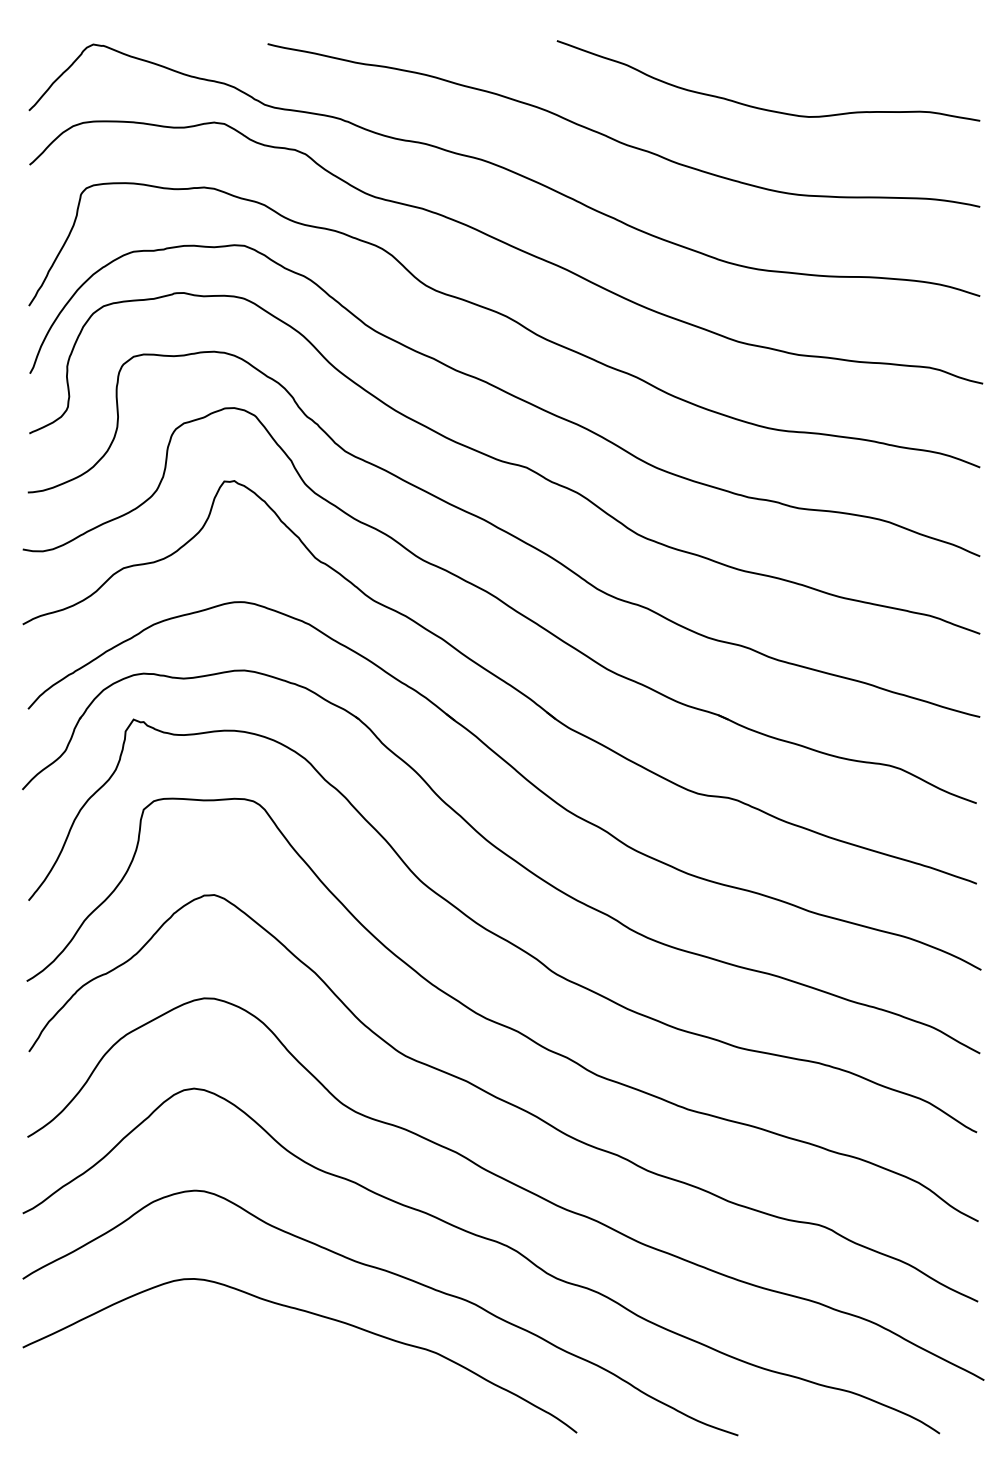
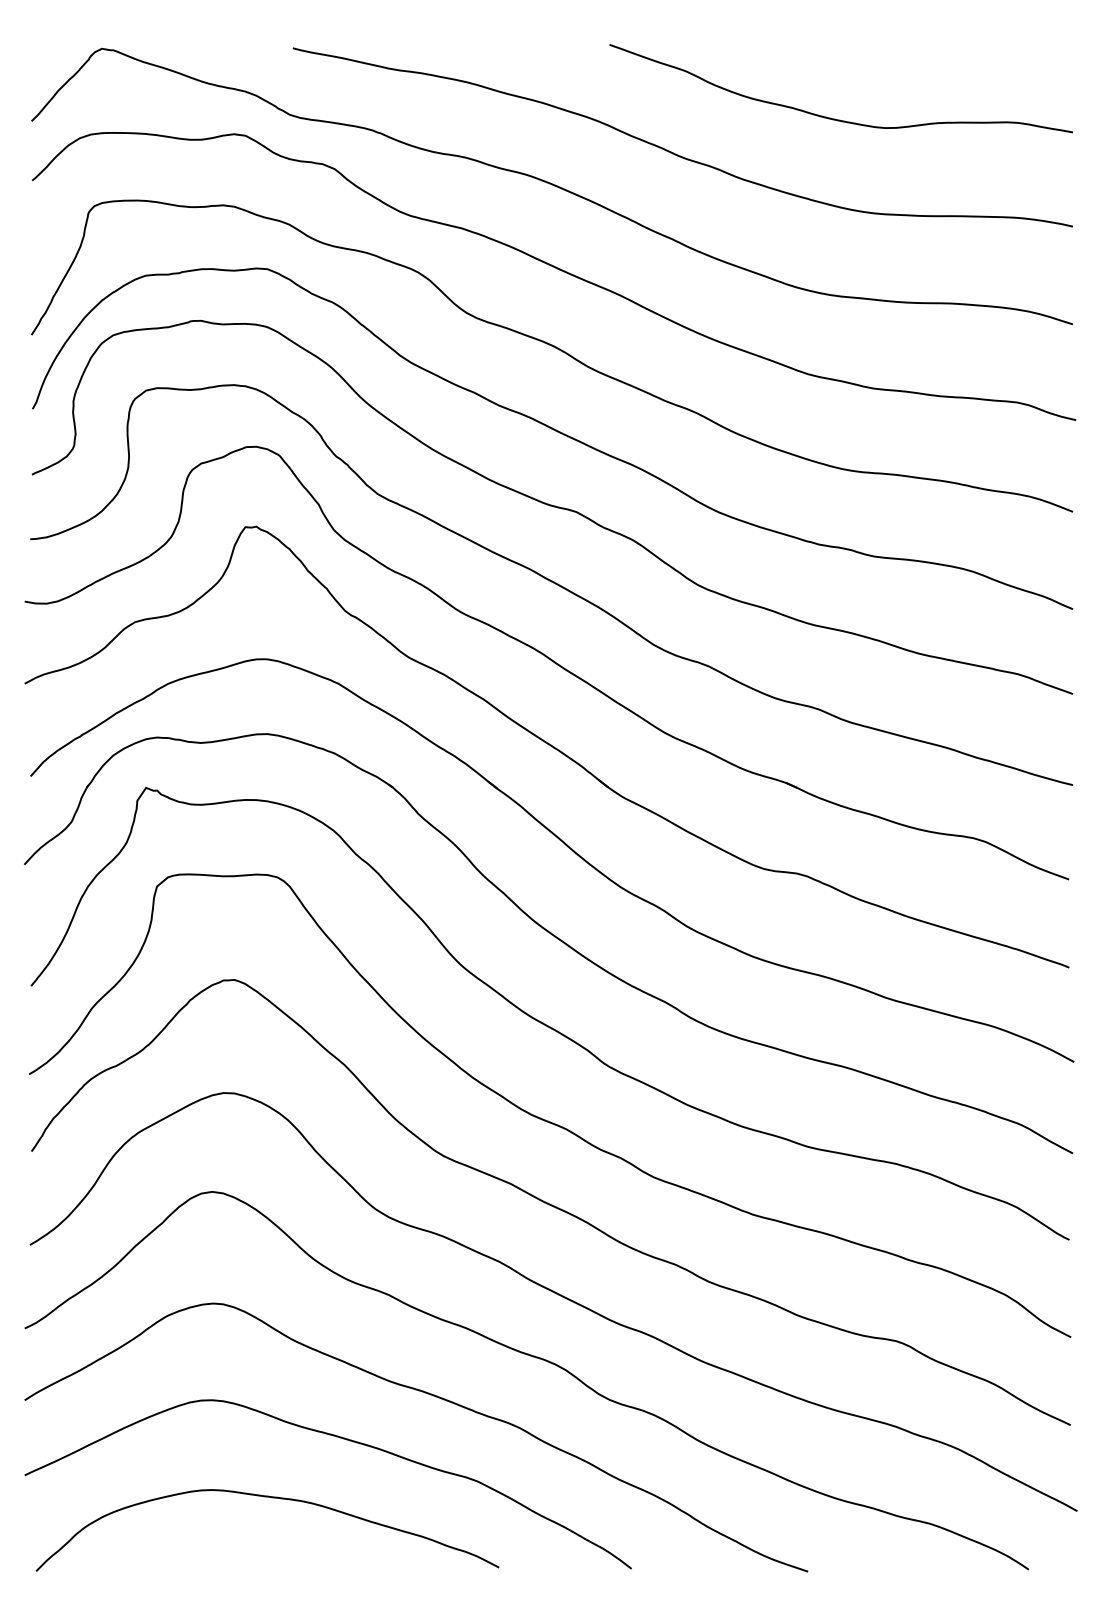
curve: (246, 1368) -> (269, 1498), added

